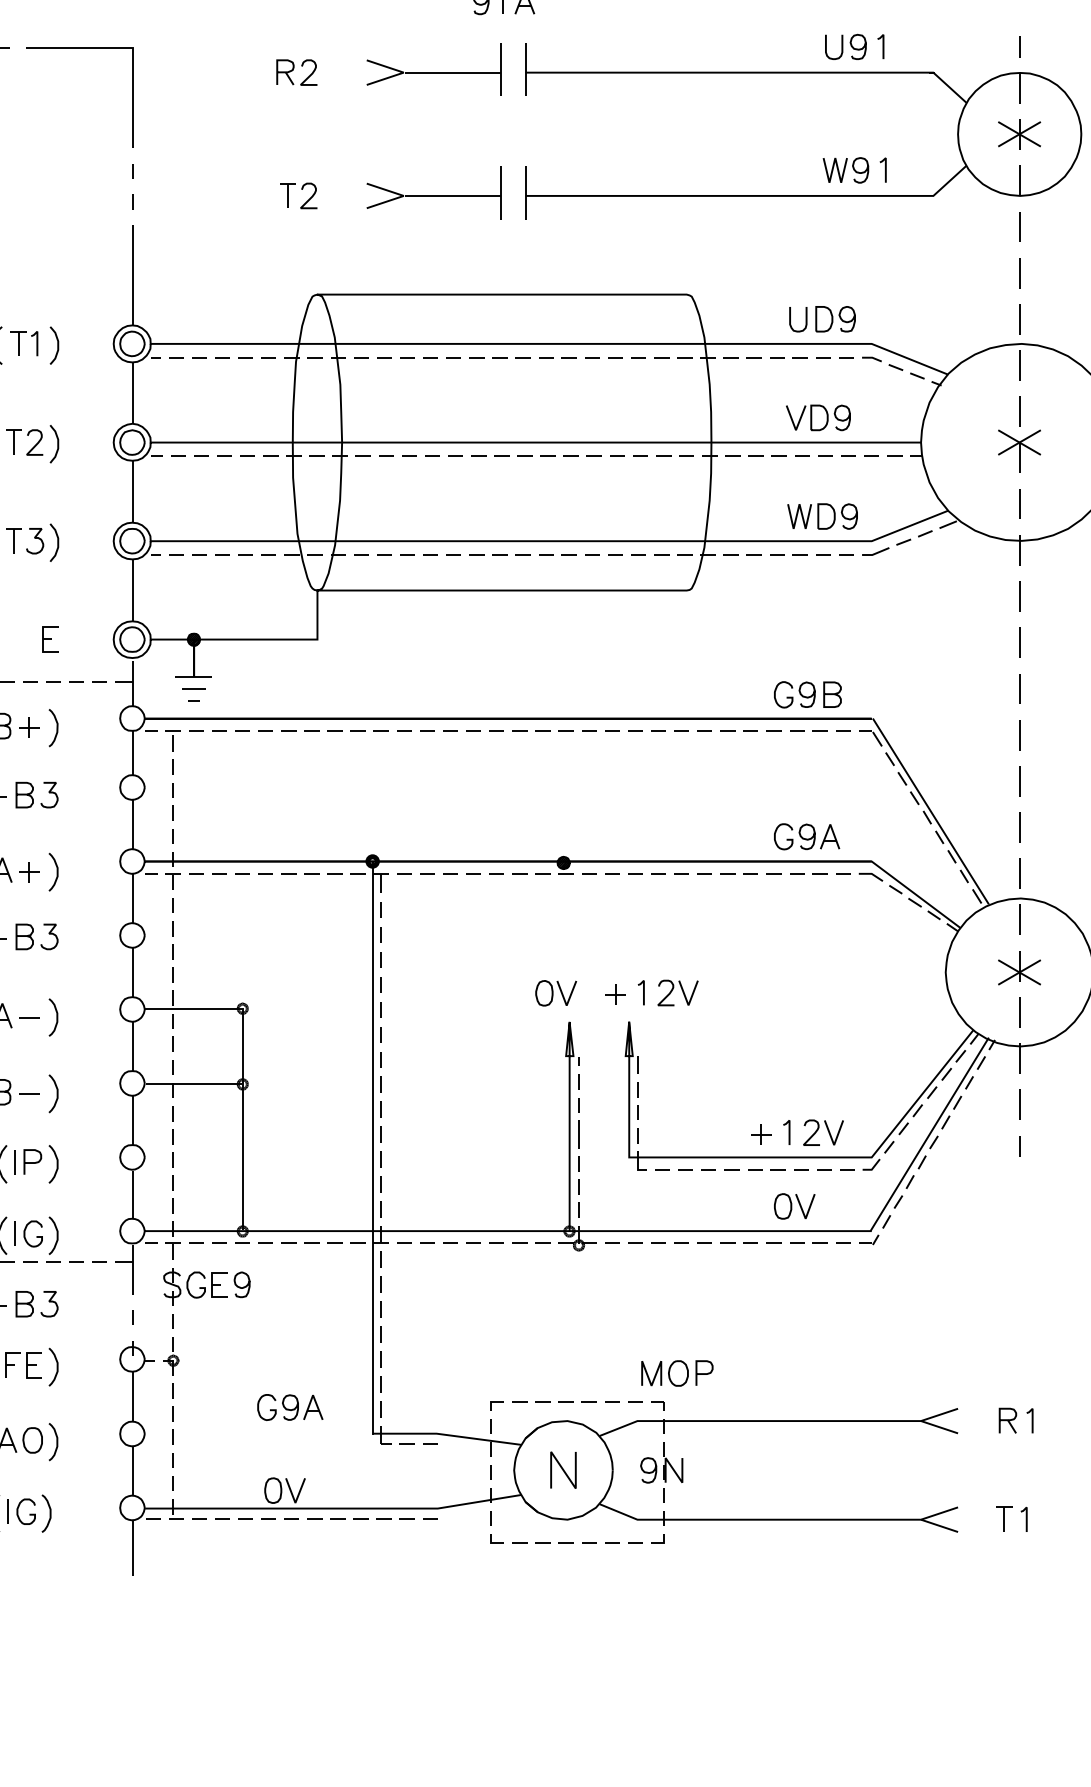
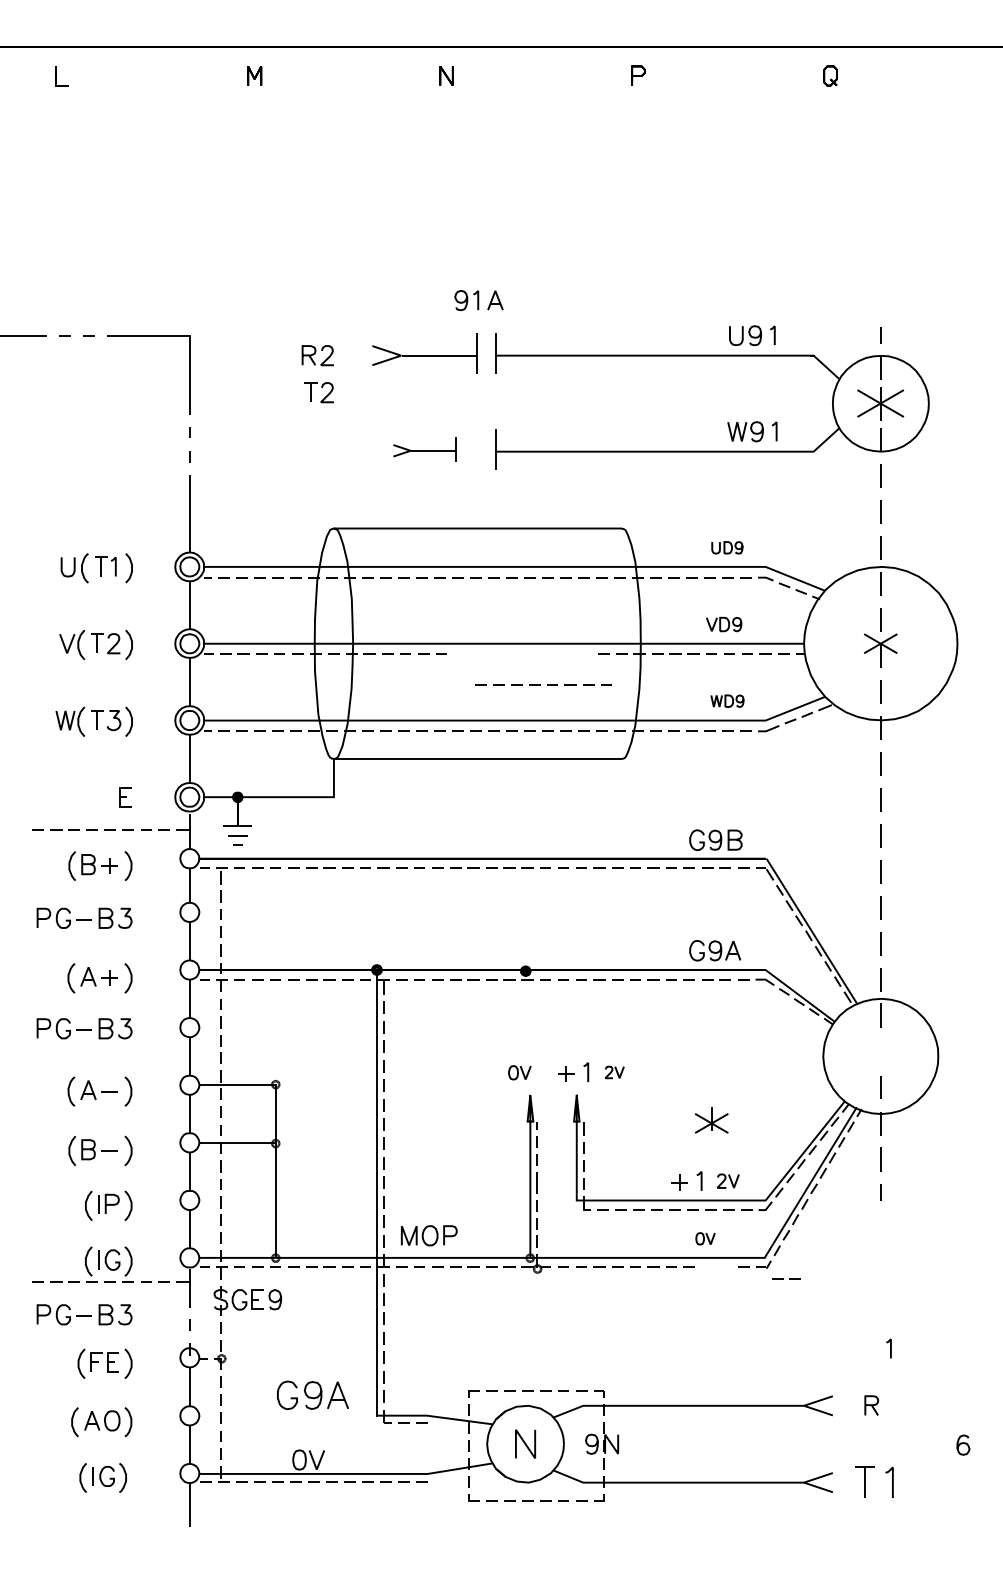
part: (1019, 134) -> (880, 403), size x1.4
part: (433, 193) -> (424, 449), size x0.6
part: (297, 195) -> (318, 392), moved
part: (822, 318) -> (727, 547), size x0.6
part: (817, 417) -> (723, 624), size x0.7
line: (555, 455) -> (540, 684), moved
part: (822, 515) -> (727, 700), size x0.6
part: (1019, 968) -> (711, 1120), moved
part: (555, 993) -> (519, 1072), size x0.7
part: (677, 993) -> (614, 1072), size x0.6
part: (824, 1131) -> (728, 1180), size x0.7
part: (794, 1206) -> (705, 1238), size x0.6
line: (804, 1242) -> (783, 1278), moved
part: (677, 1373) -> (429, 1235), moved
part: (289, 1406) -> (312, 1394), size x1.4
line: (1032, 1420) -> (890, 1348), moved
part: (1012, 1519) -> (875, 1482), size x1.6

